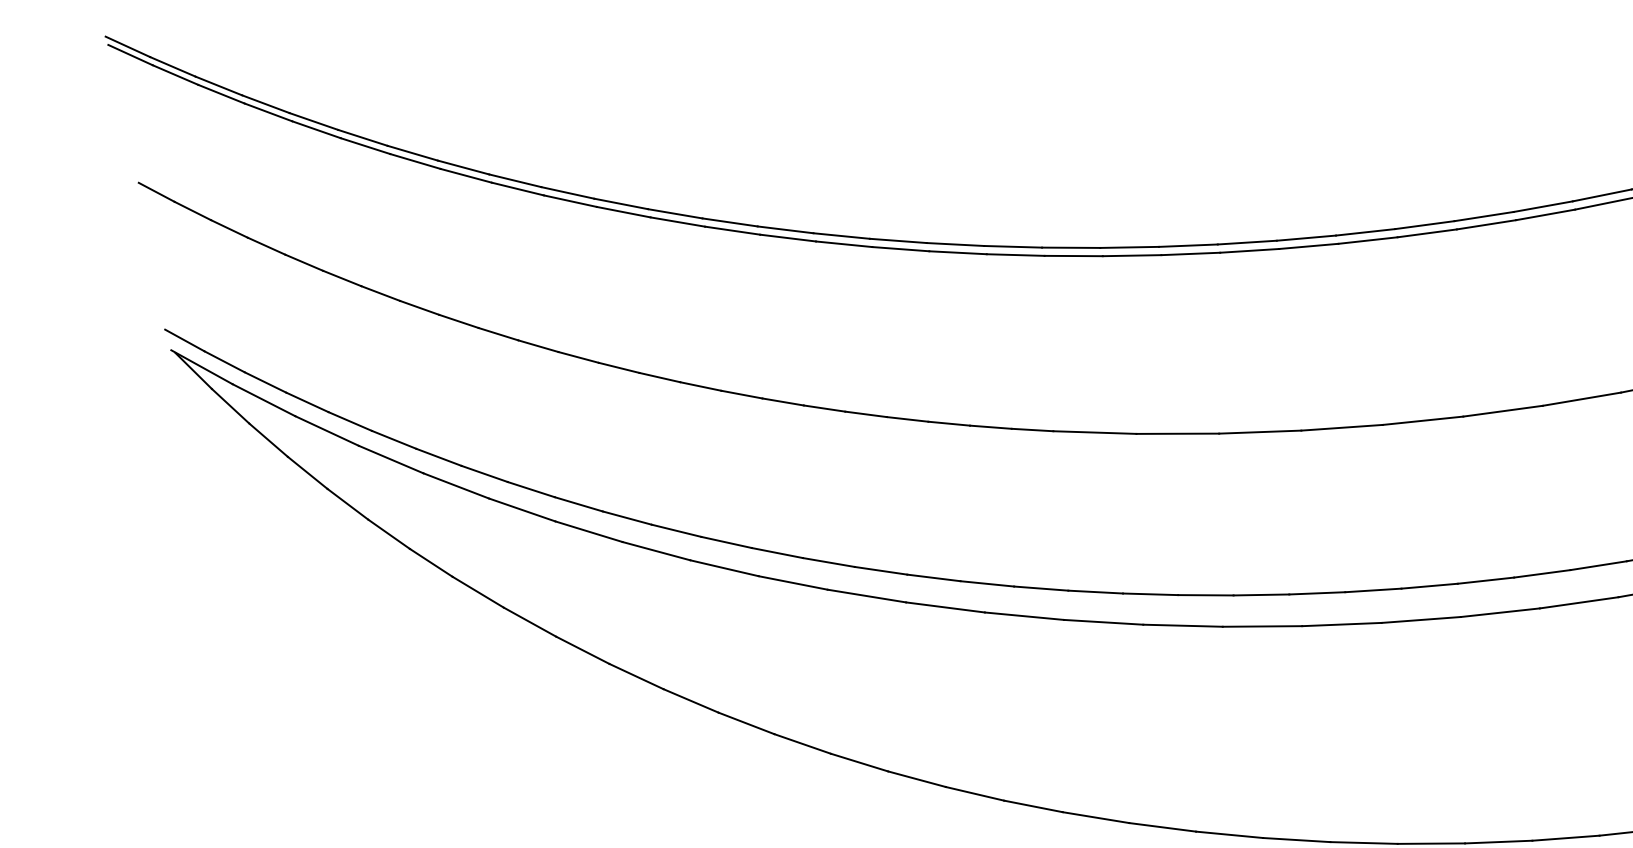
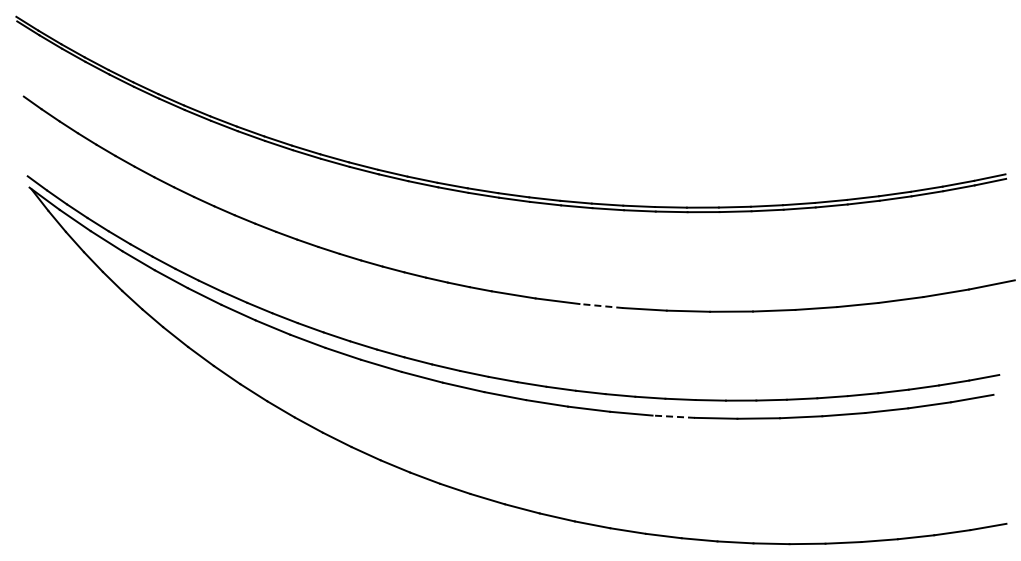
line: (1260, 432) -> (601, 306), solid -> dashed
line: (1420, 619) -> (673, 416), solid -> dashed

